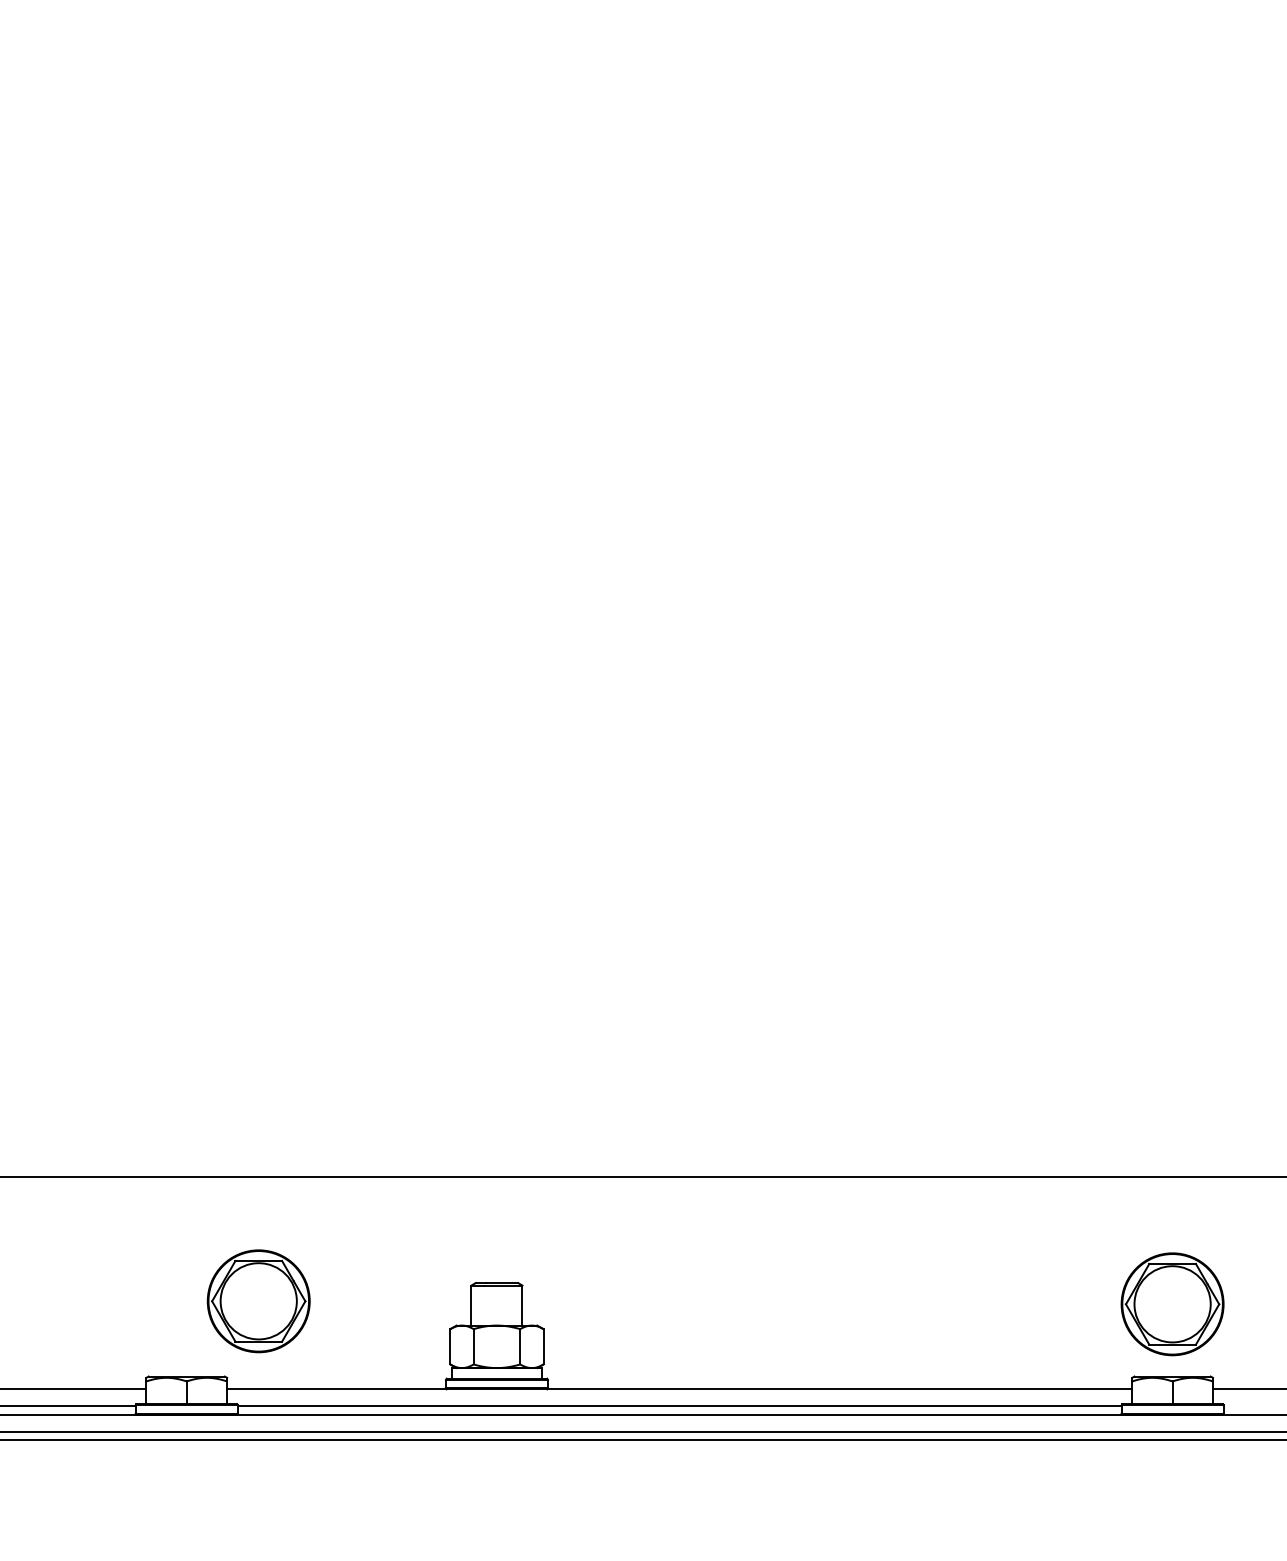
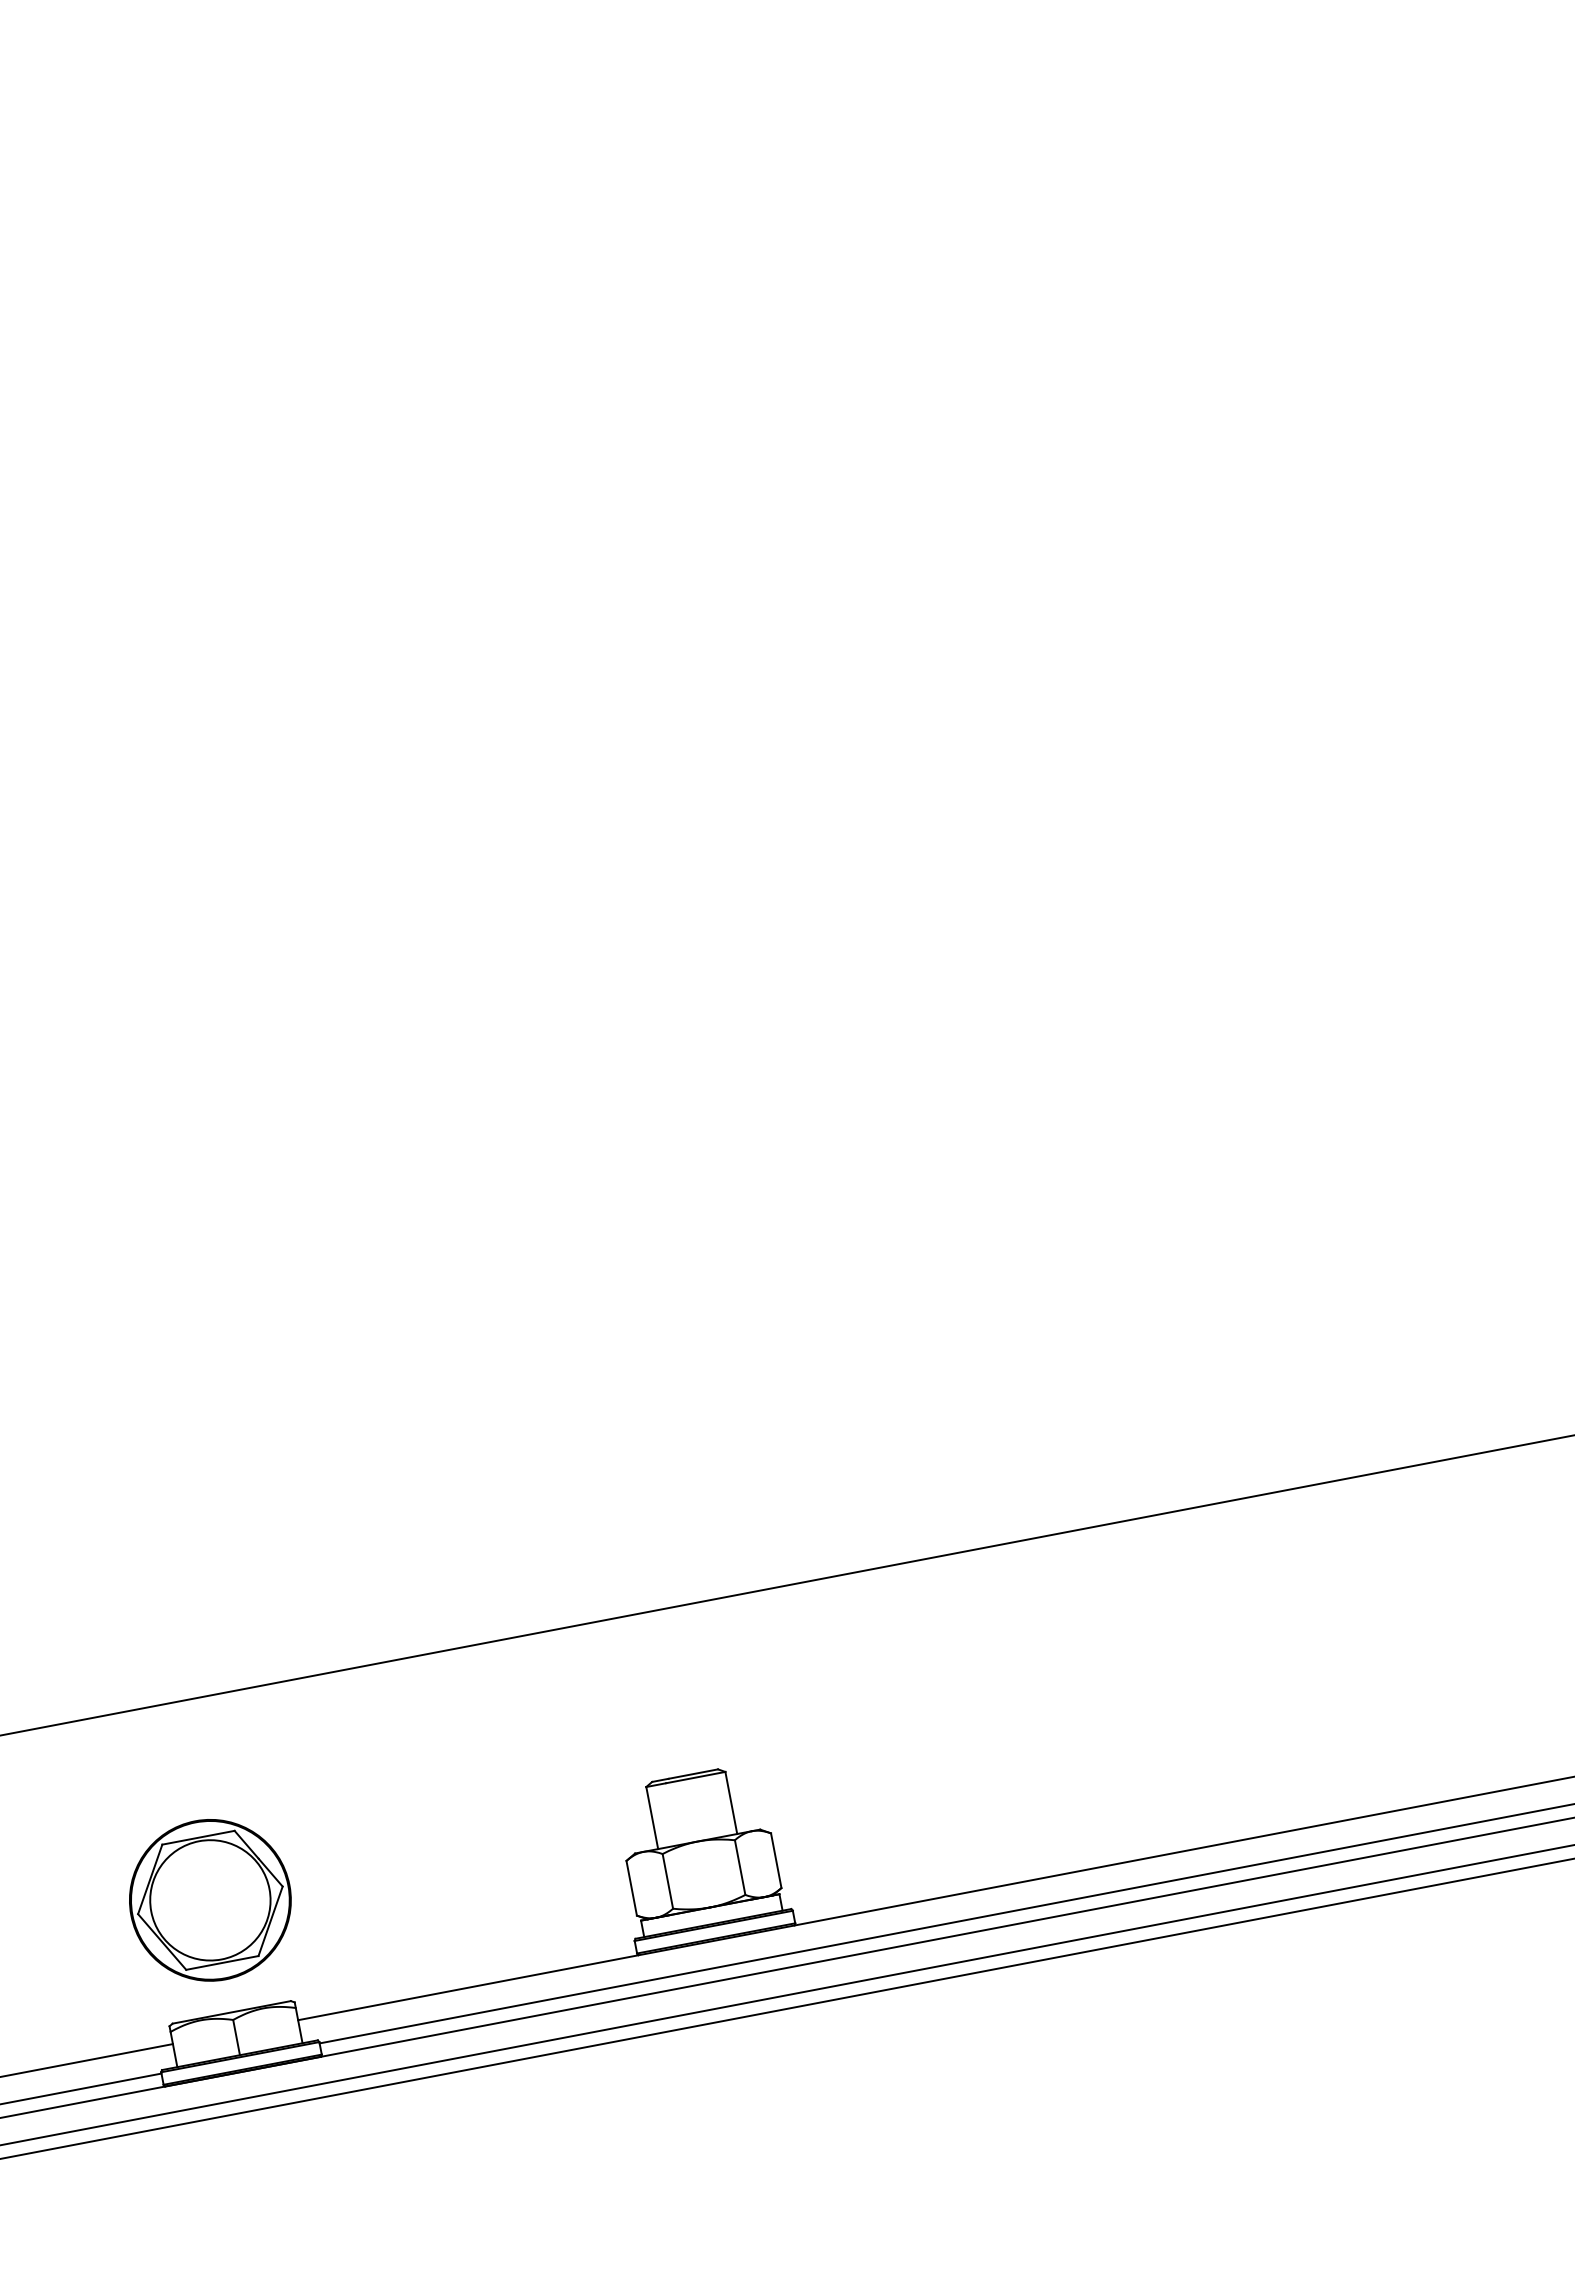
part: (258, 1301) -> (210, 1900), moved

